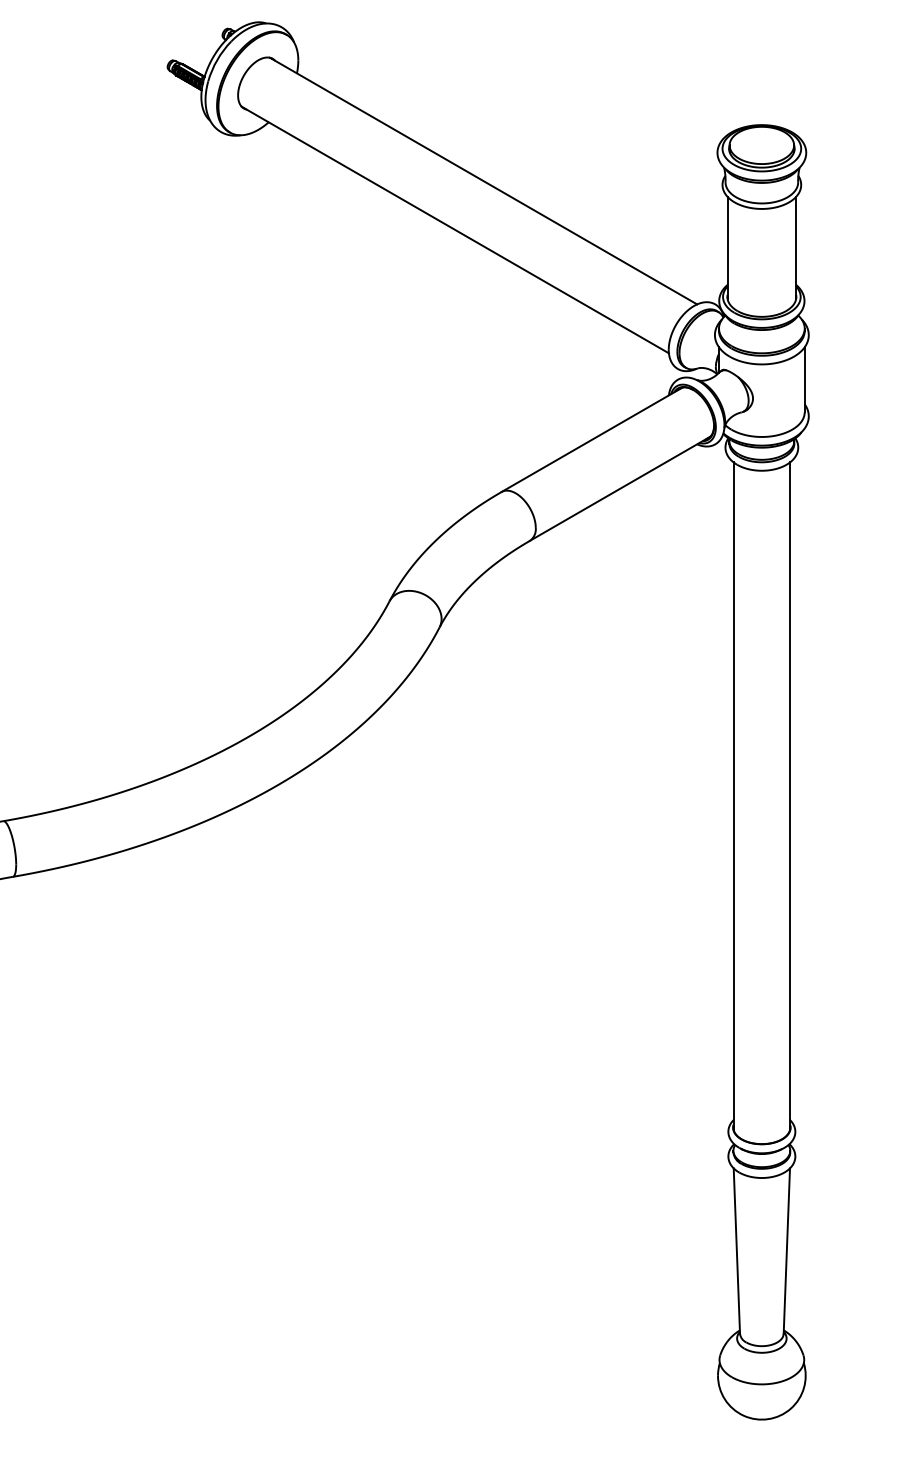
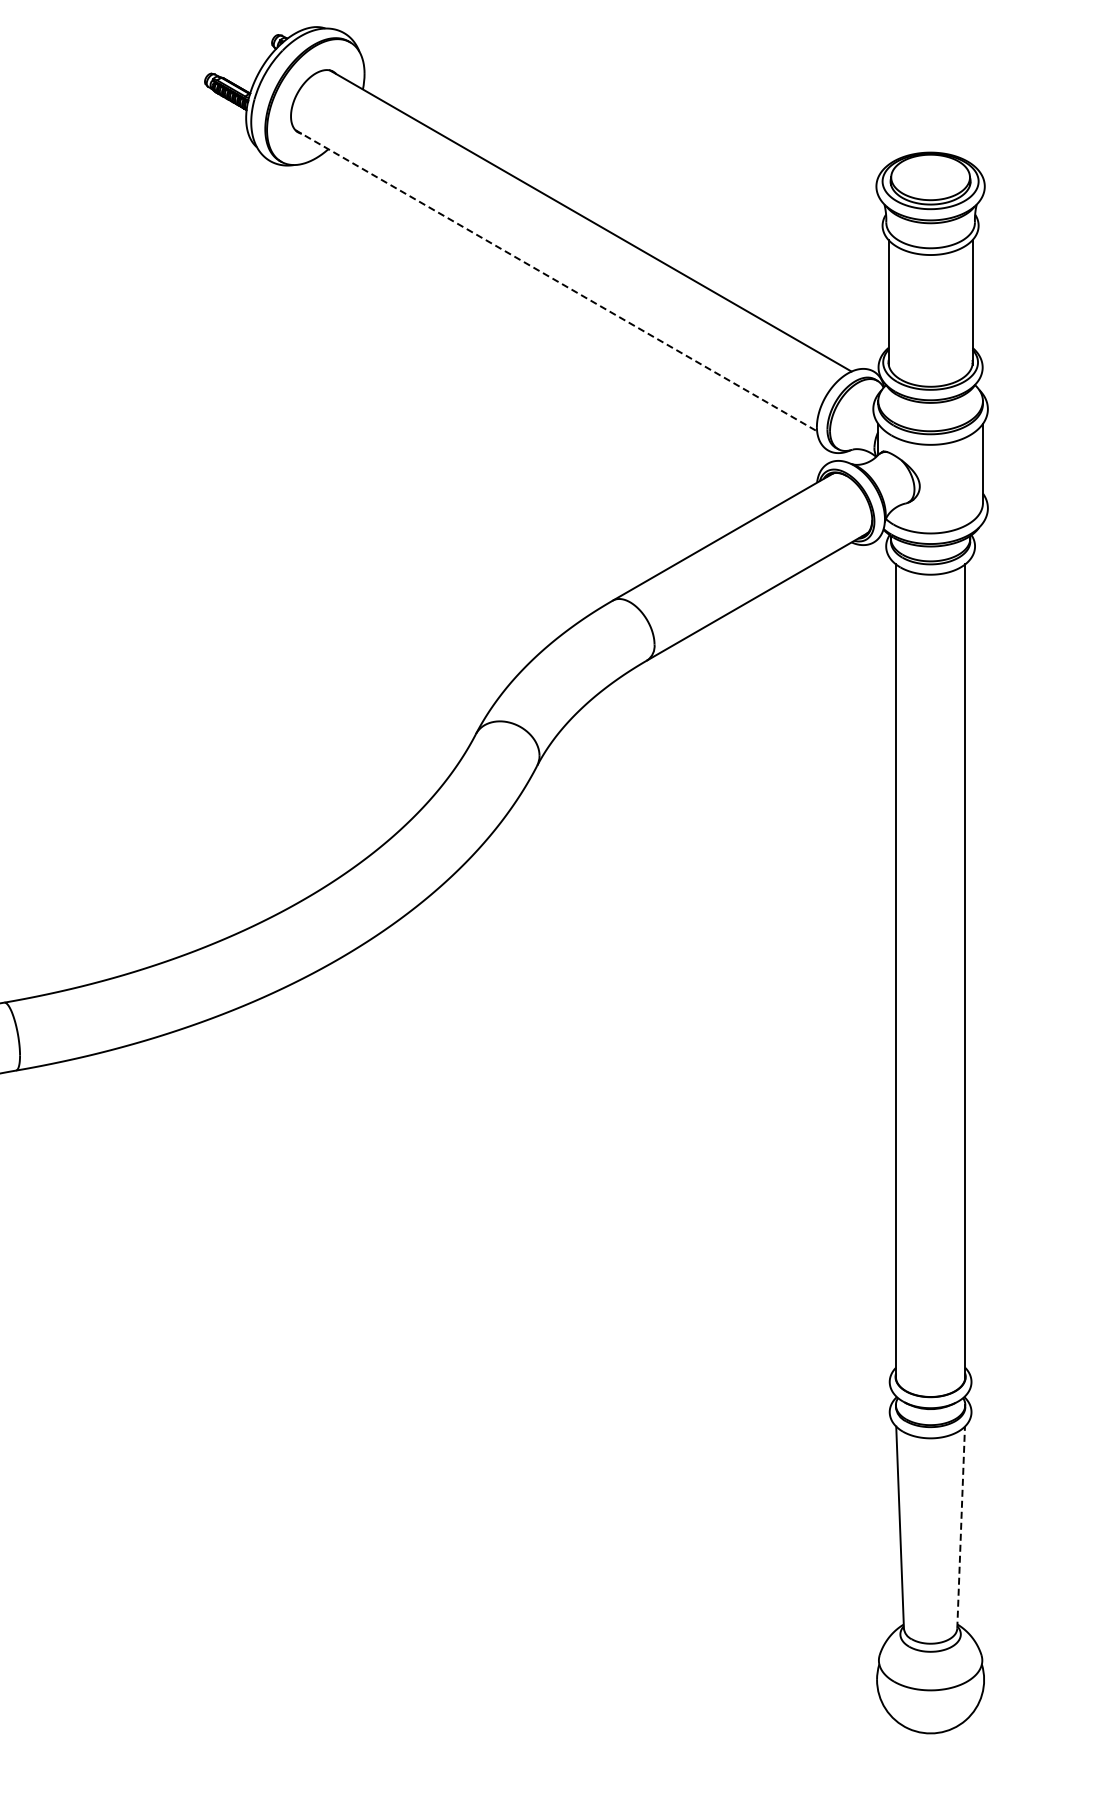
line: (455, 229) -> (556, 280), solid -> dashed
line: (787, 1250) -> (961, 1527), solid -> dashed

